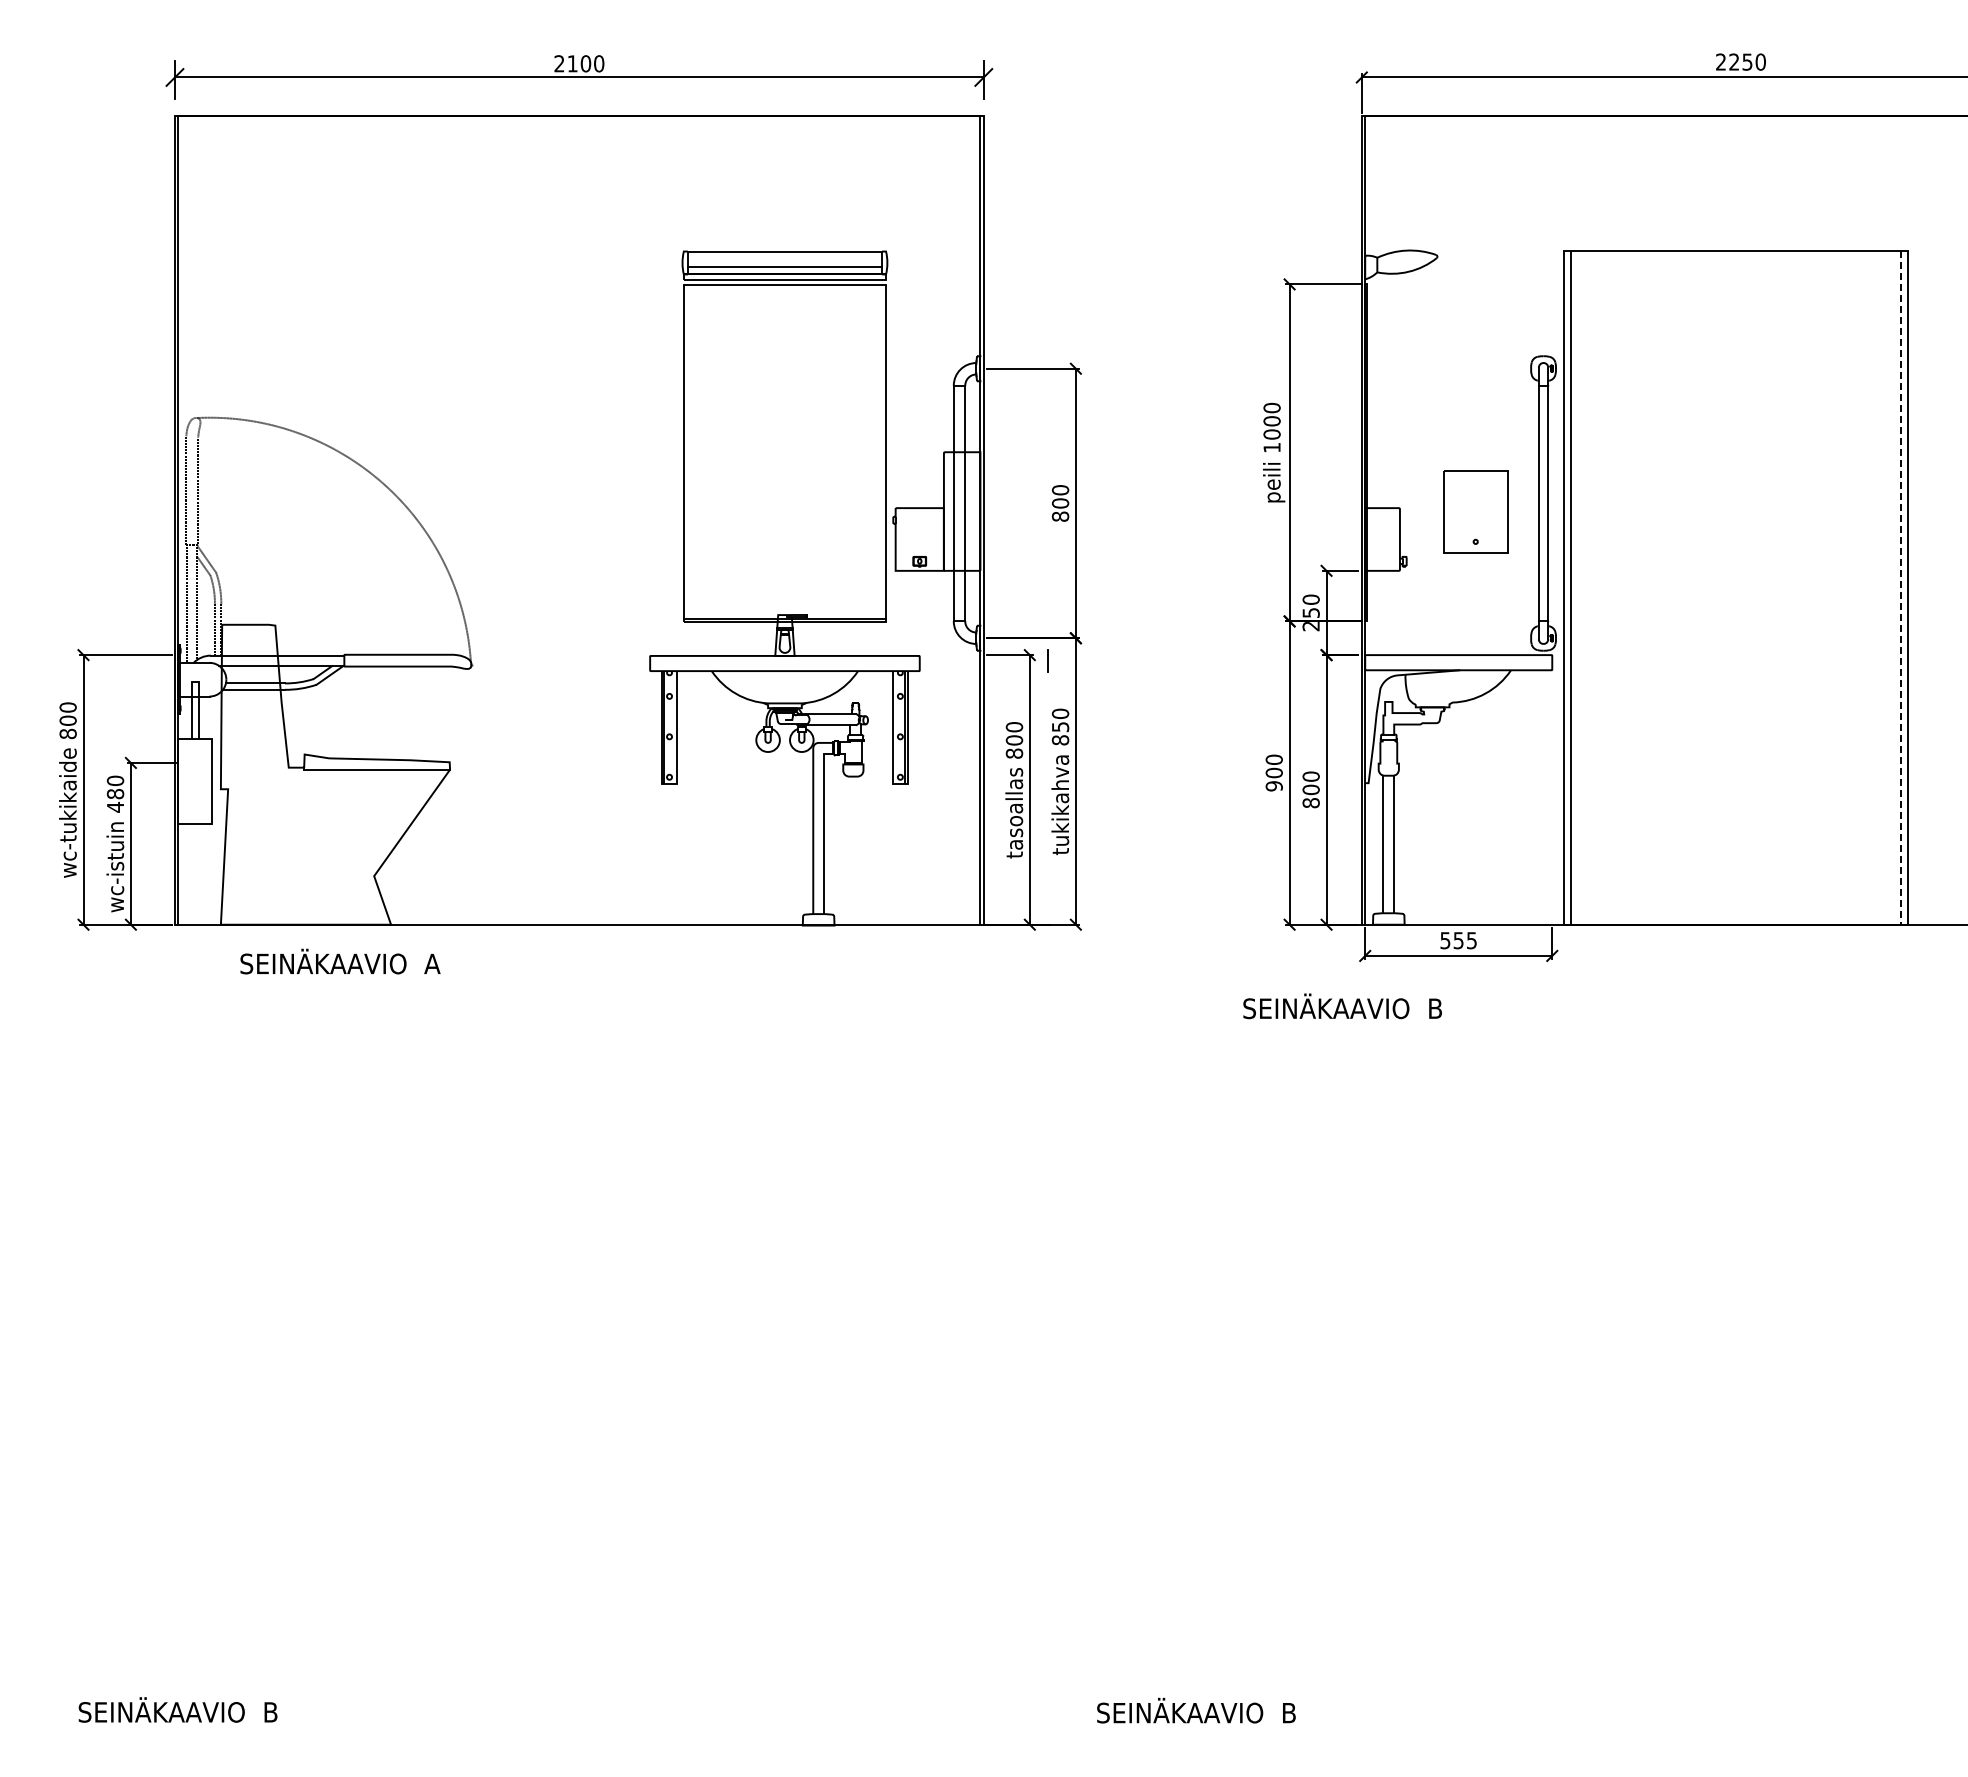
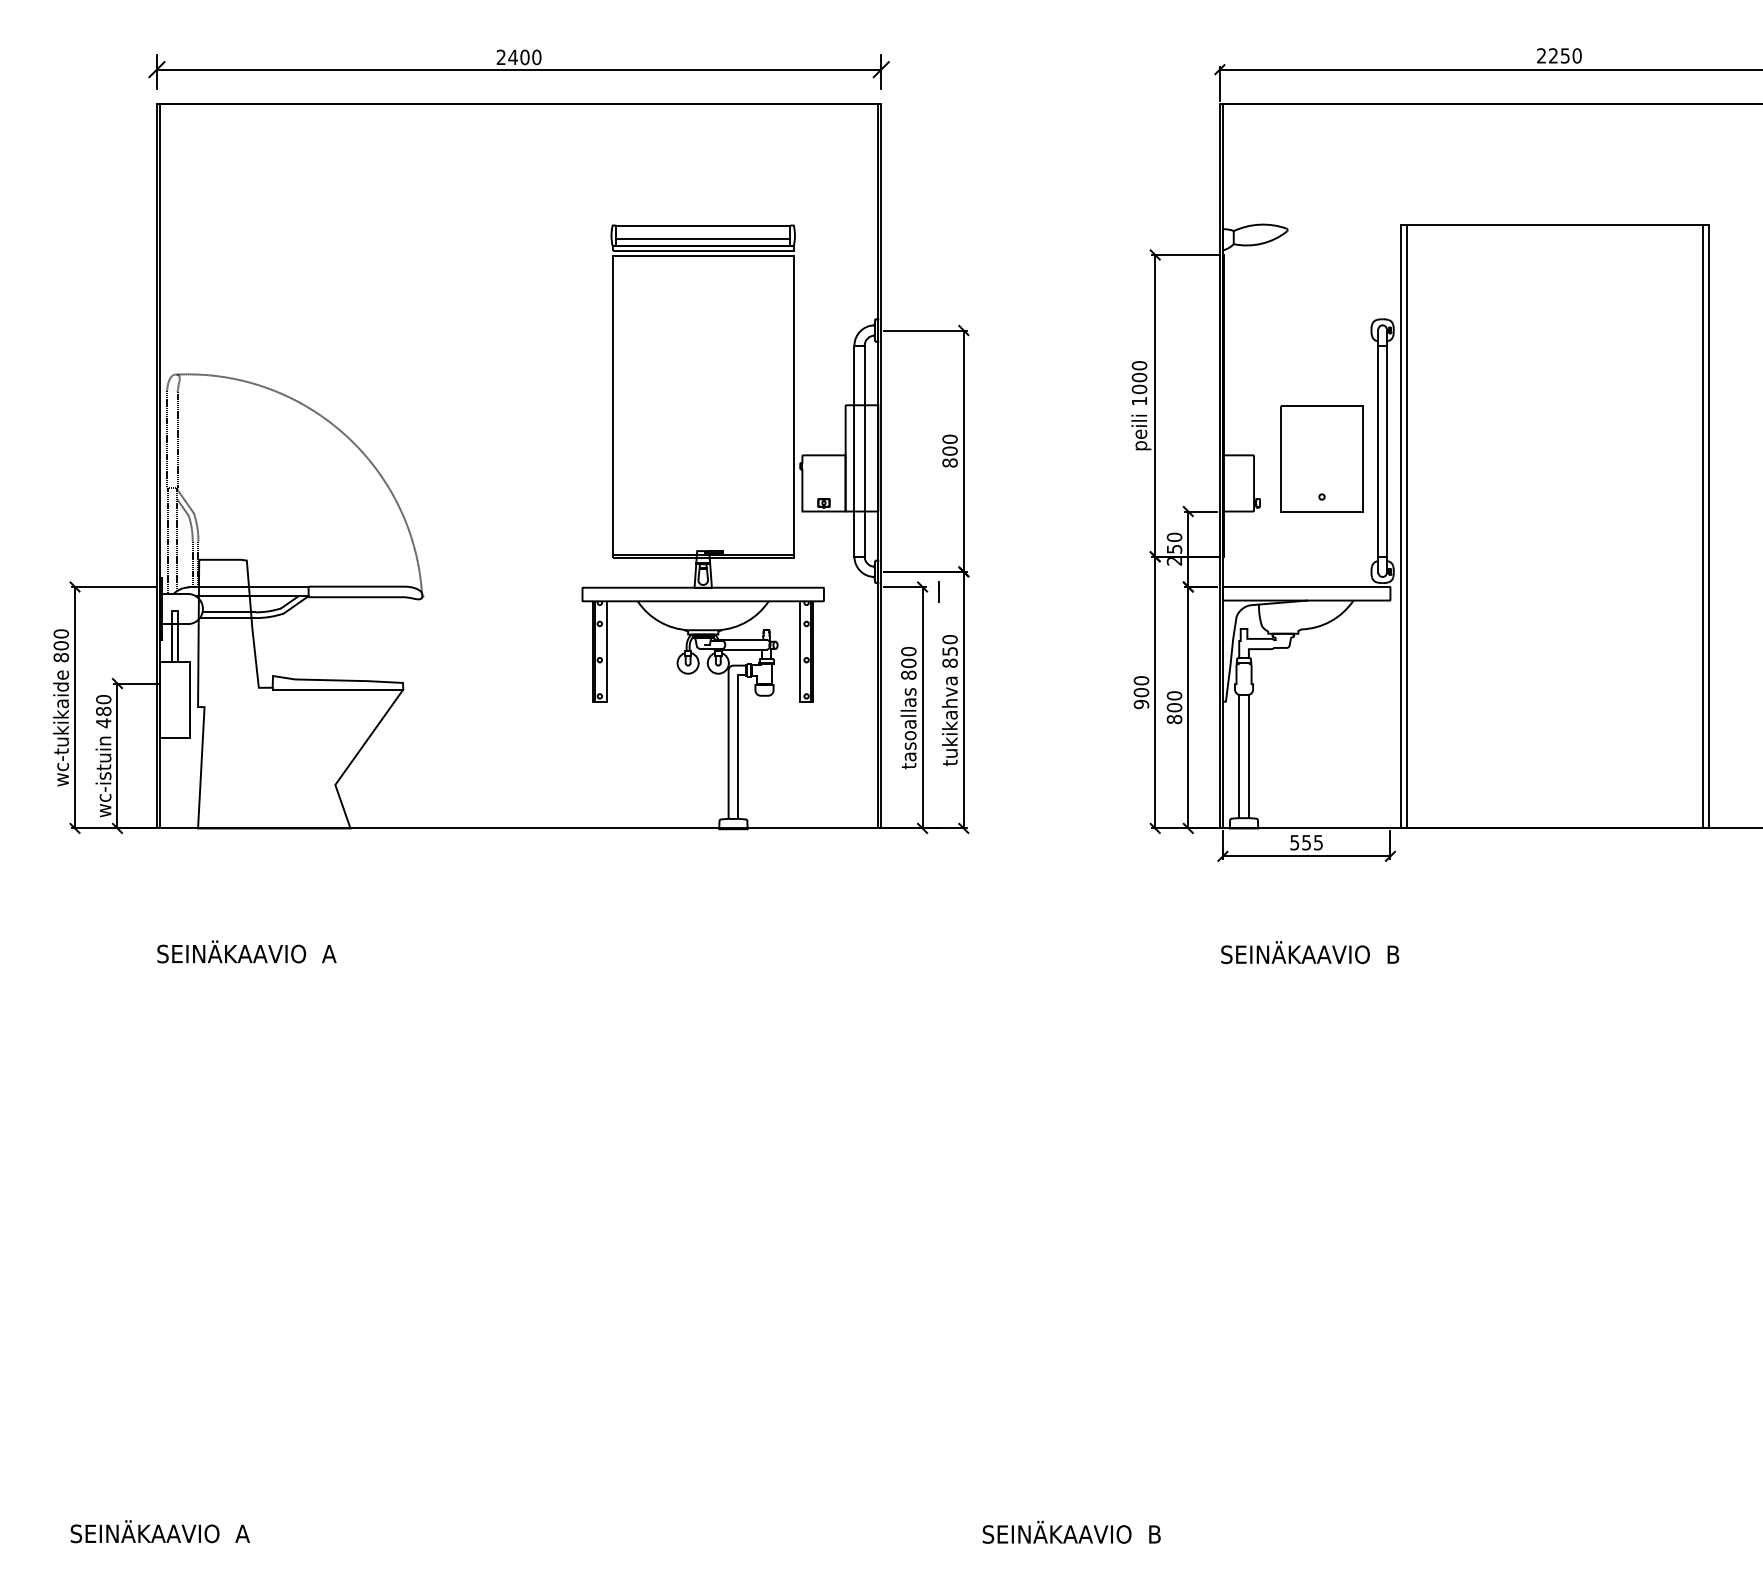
text: (572, 63) -> (512, 57), 2100 -> 2400
part: (1475, 511) -> (1321, 458), size x1.43
line: (1901, 588) -> (1703, 527), dashed -> solid
text: (340, 961) -> (246, 951), moved
text: (1342, 1006) -> (1310, 952), moved
text: (270, 1712) -> (242, 1533), SEINÄKAAVIO  B -> SEINÄKAAVIO  A

